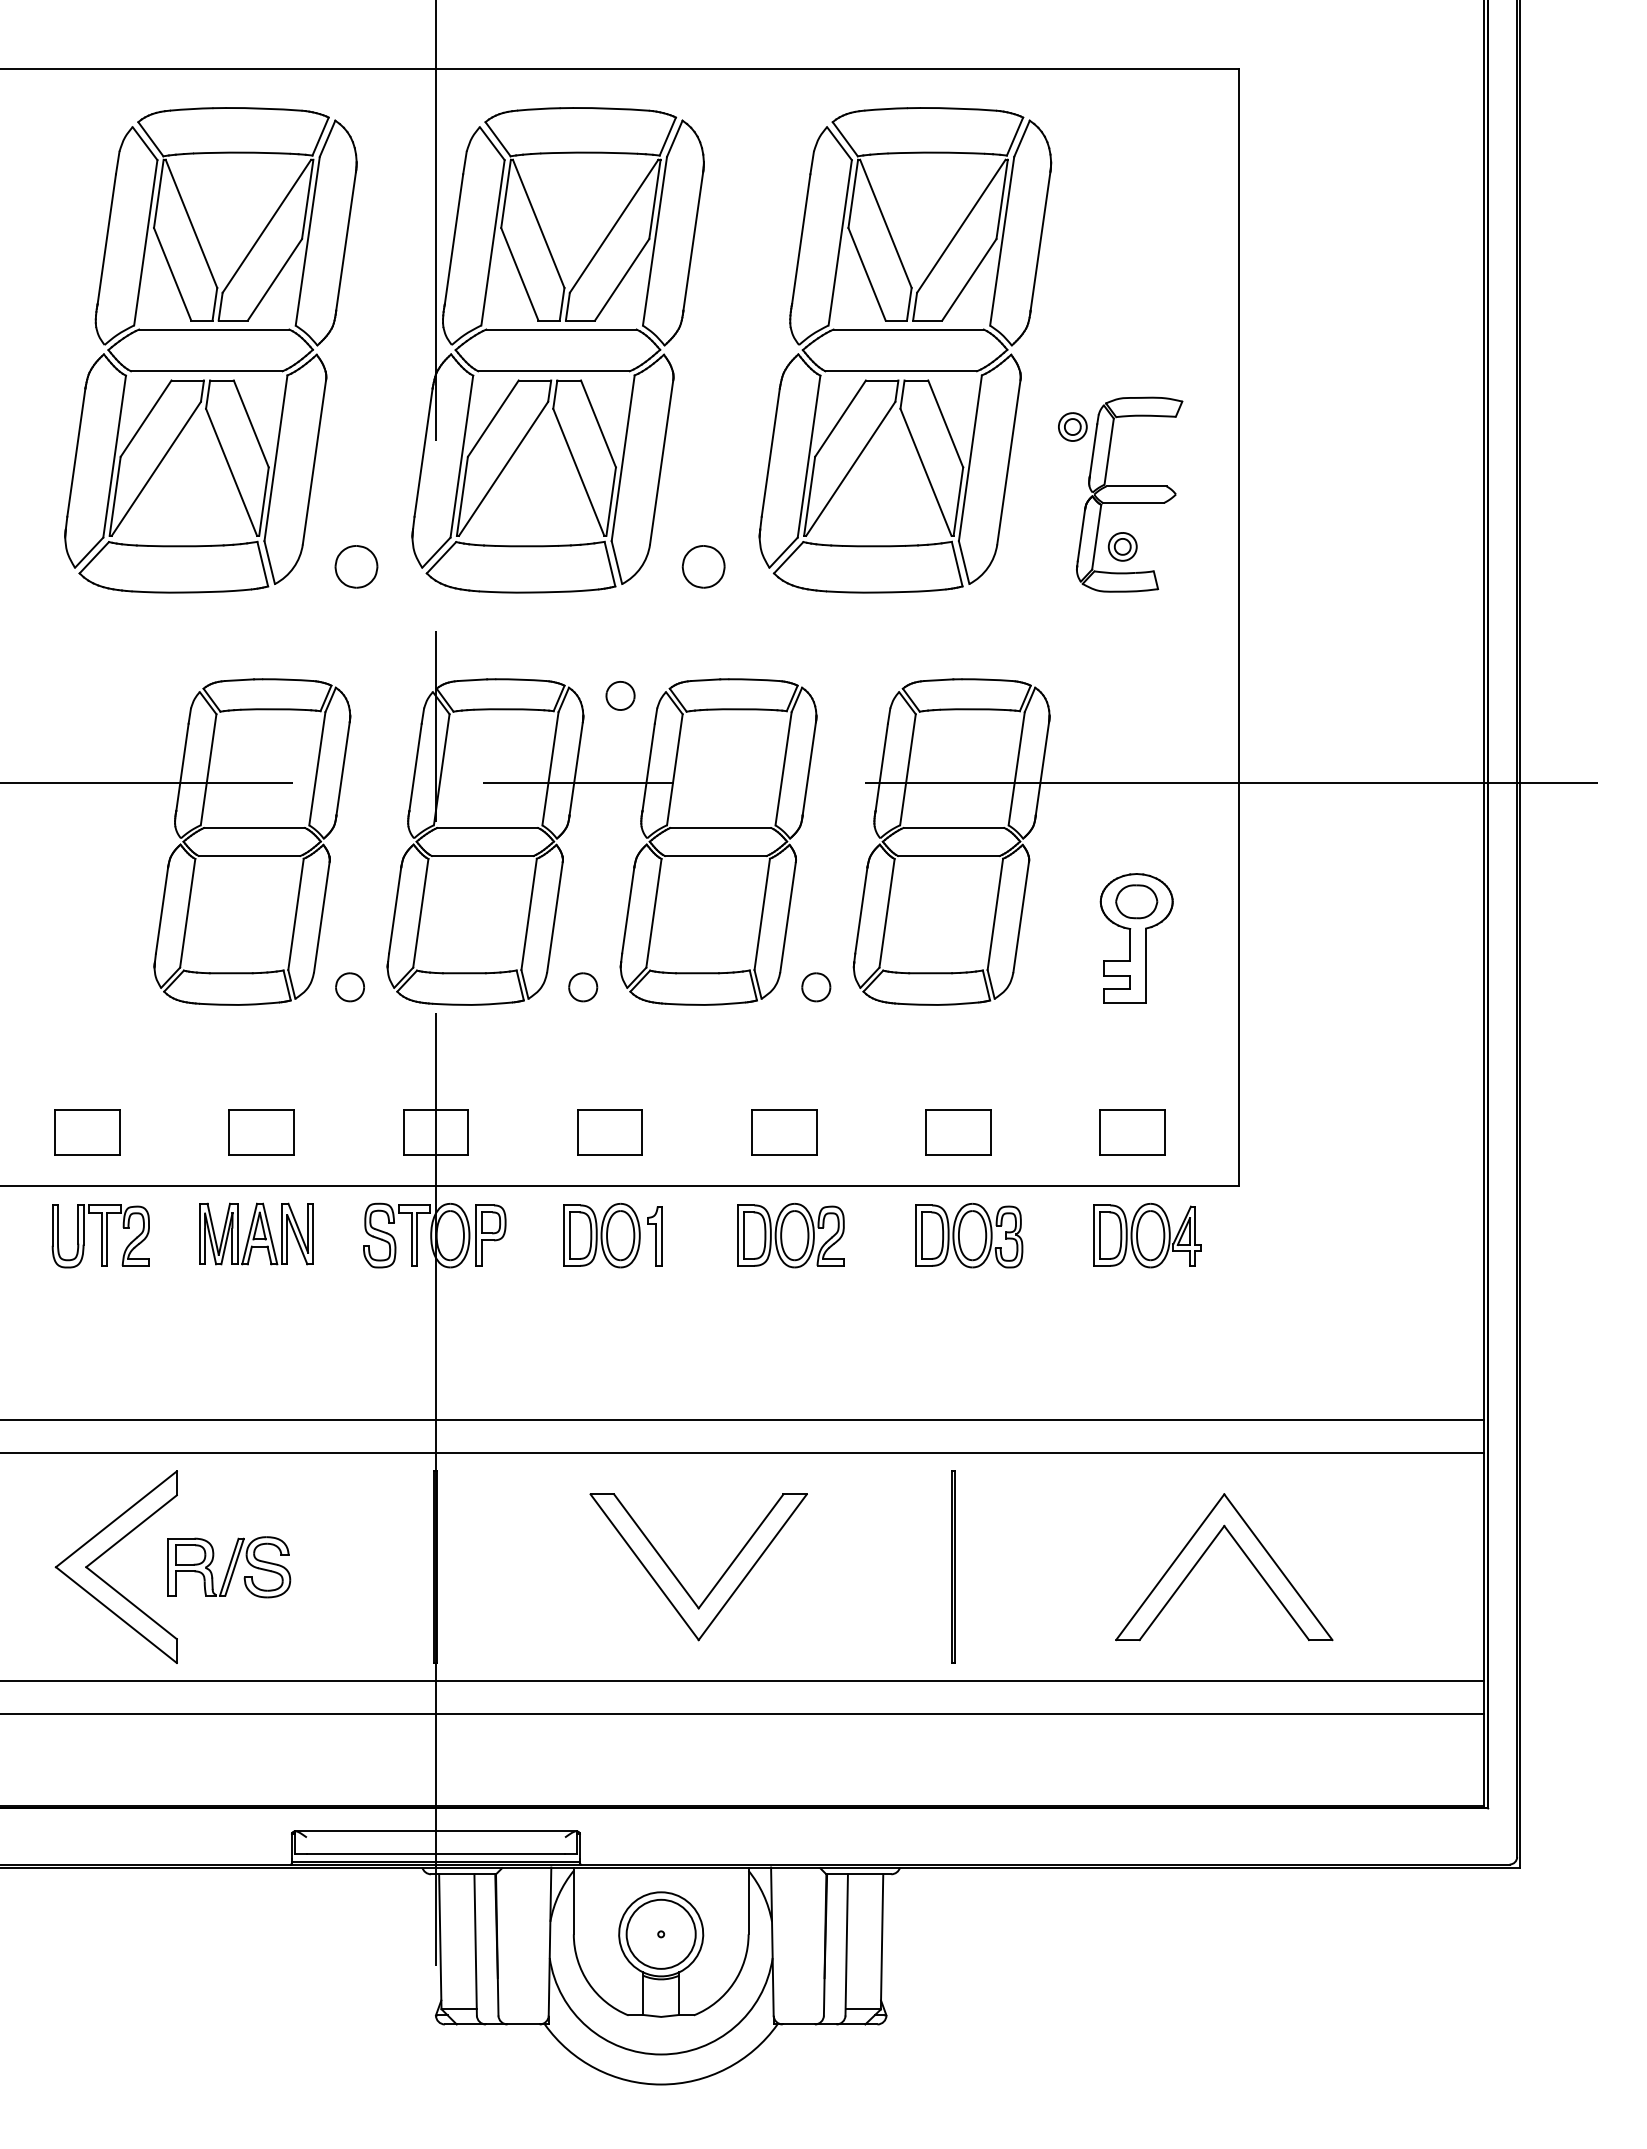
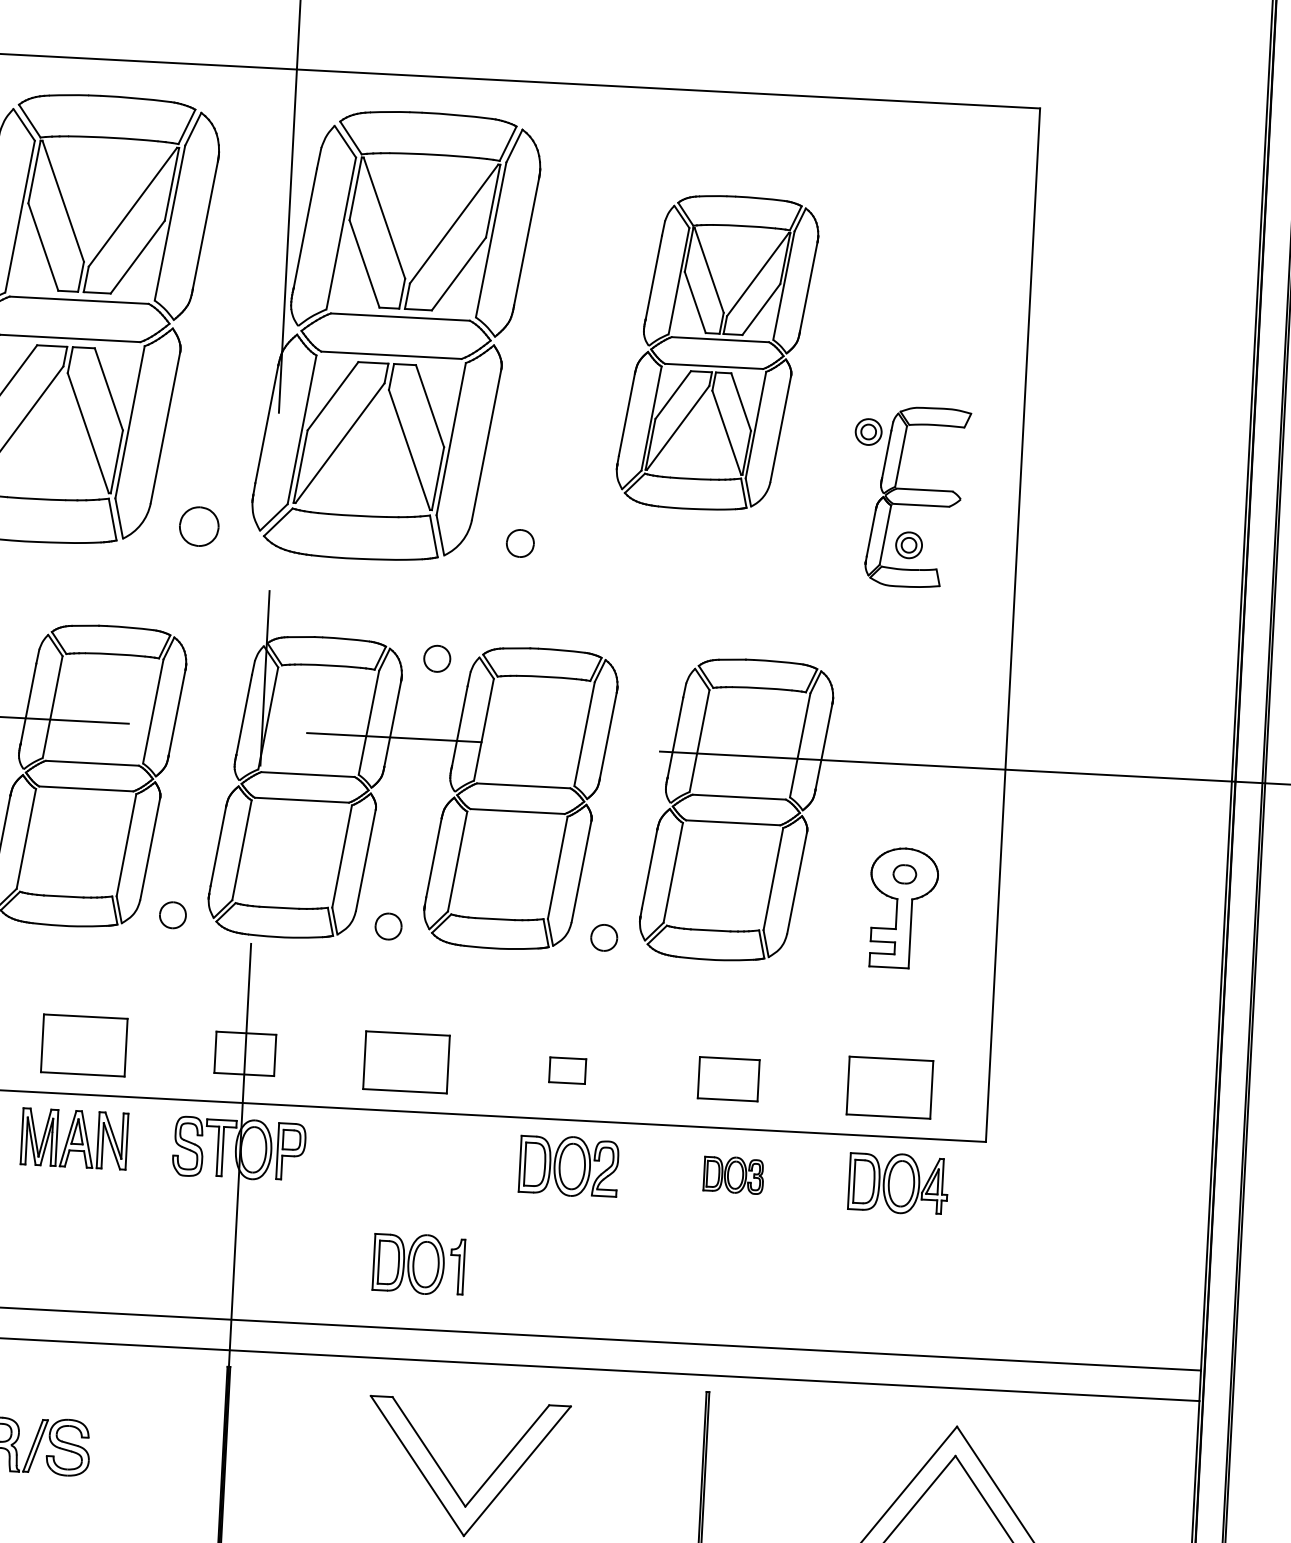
part: (905, 350) -> (717, 353), size x0.7
part: (703, 566) -> (520, 543), size x0.7
part: (1136, 901) -> (904, 874), size x0.6
part: (261, 1132) -> (83, 1045), size x1.4
part: (609, 1132) -> (405, 1062), size x1.4
part: (784, 1132) -> (567, 1070), size x0.6
part: (1132, 1132) -> (889, 1087), size x1.4
part: (612, 1235) -> (418, 1264), moved
part: (969, 1235) -> (733, 1174), size x0.6

